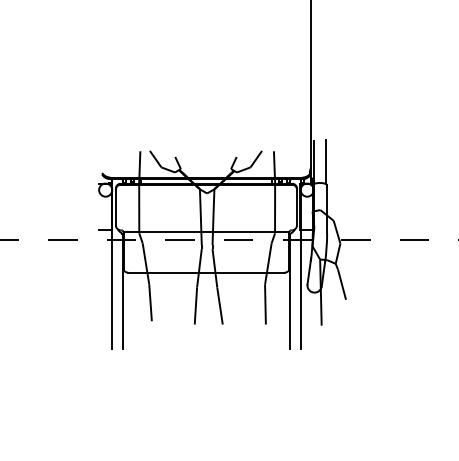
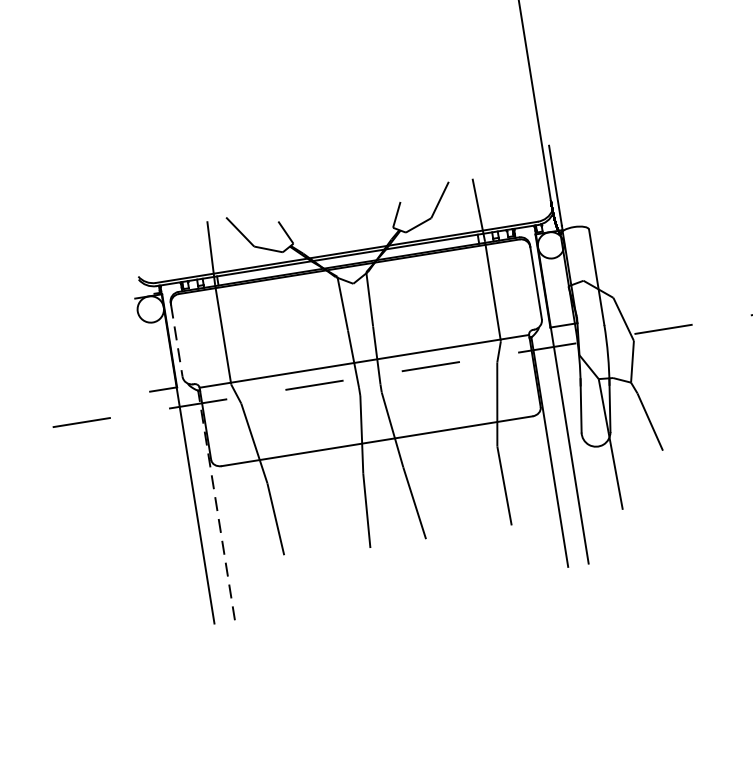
line: (325, 162) -> (578, 184), removed
line: (116, 207) -> (177, 340), solid -> dashed
line: (122, 291) -> (216, 505), solid -> dashed

